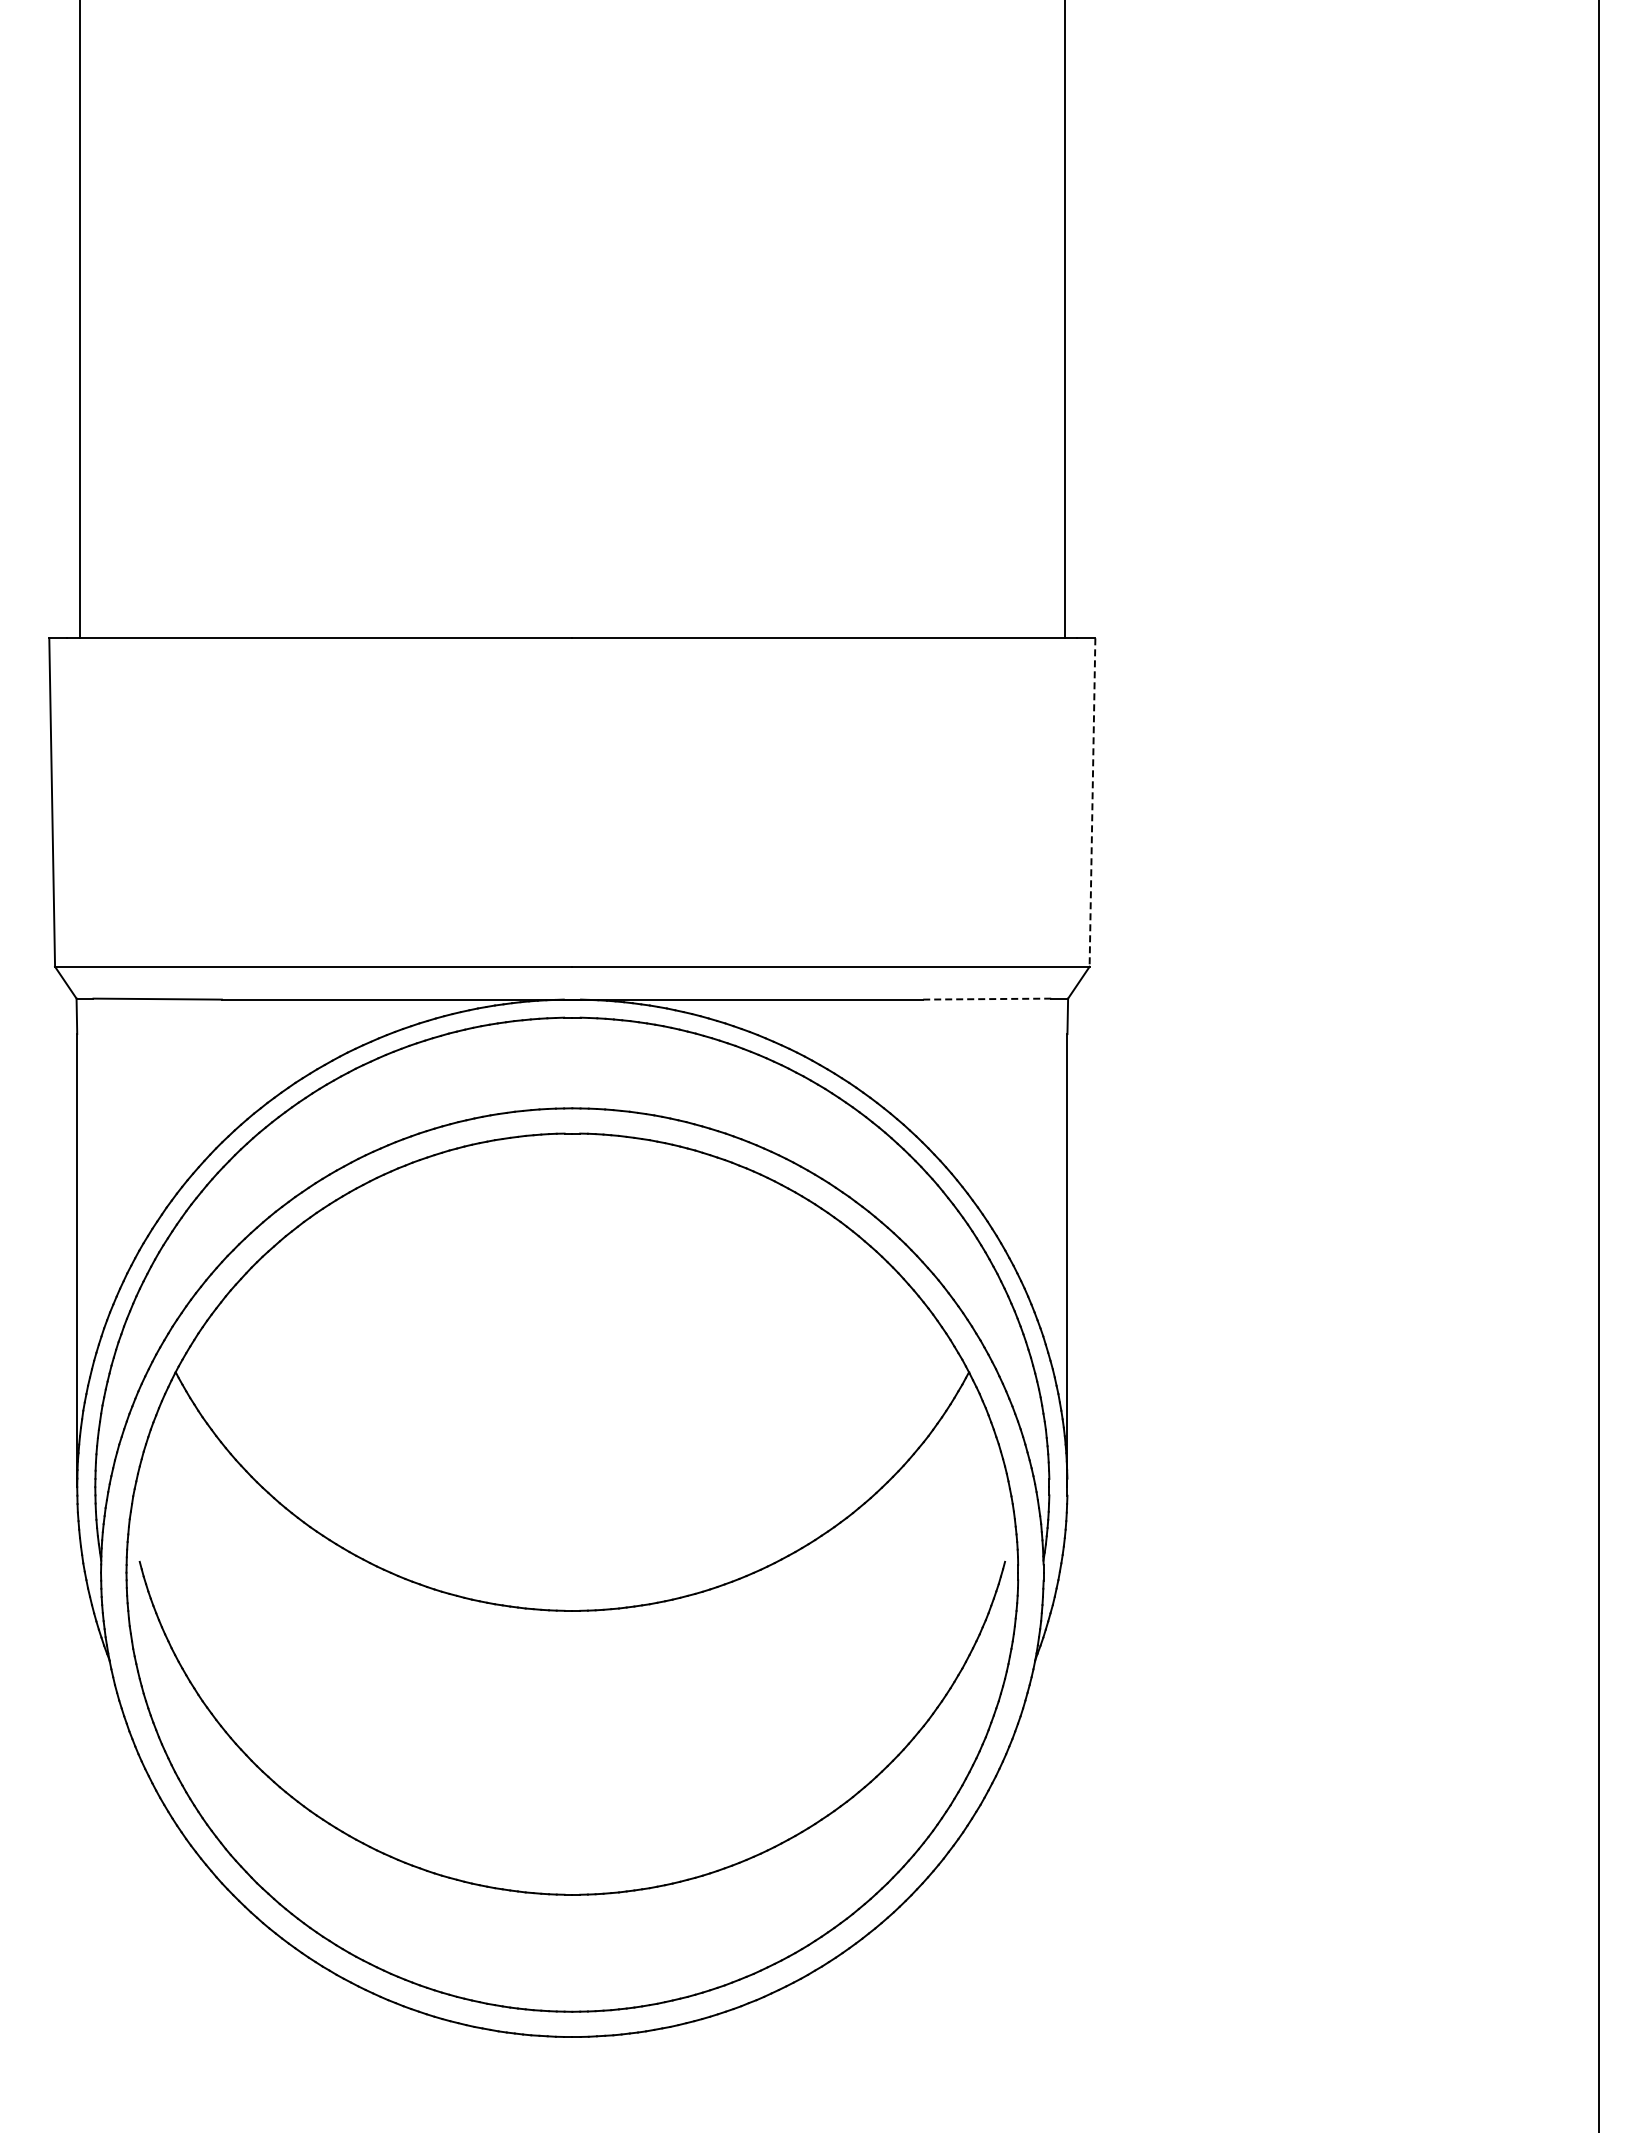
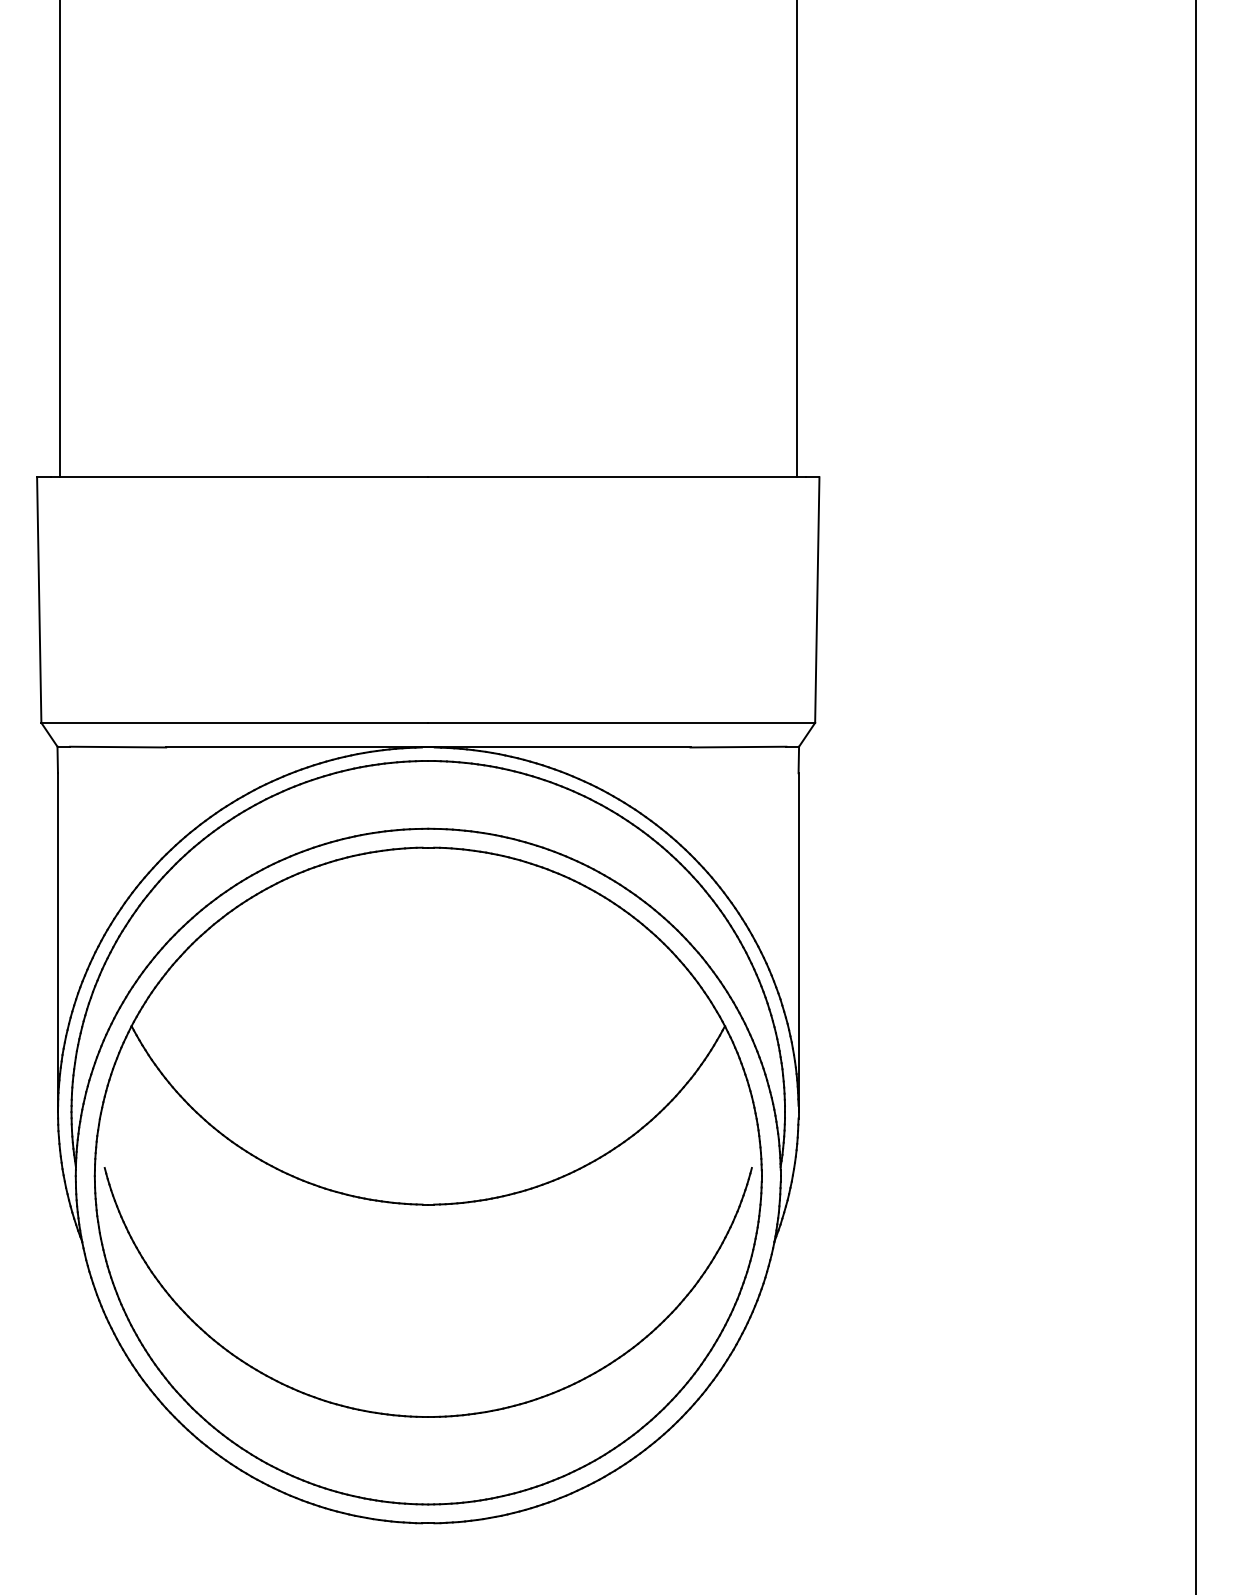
line: (1092, 803) -> (817, 600), dashed -> solid
line: (986, 999) -> (738, 747), dashed -> solid

